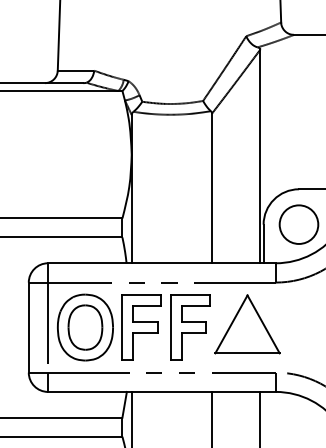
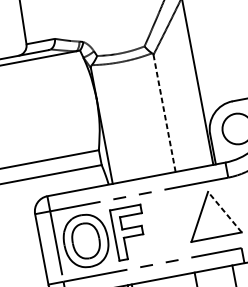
line: (212, 188) -> (164, 113), solid -> dashed
line: (263, 323) -> (224, 211), solid -> dashed
part: (190, 327) -> (168, 225), removed

